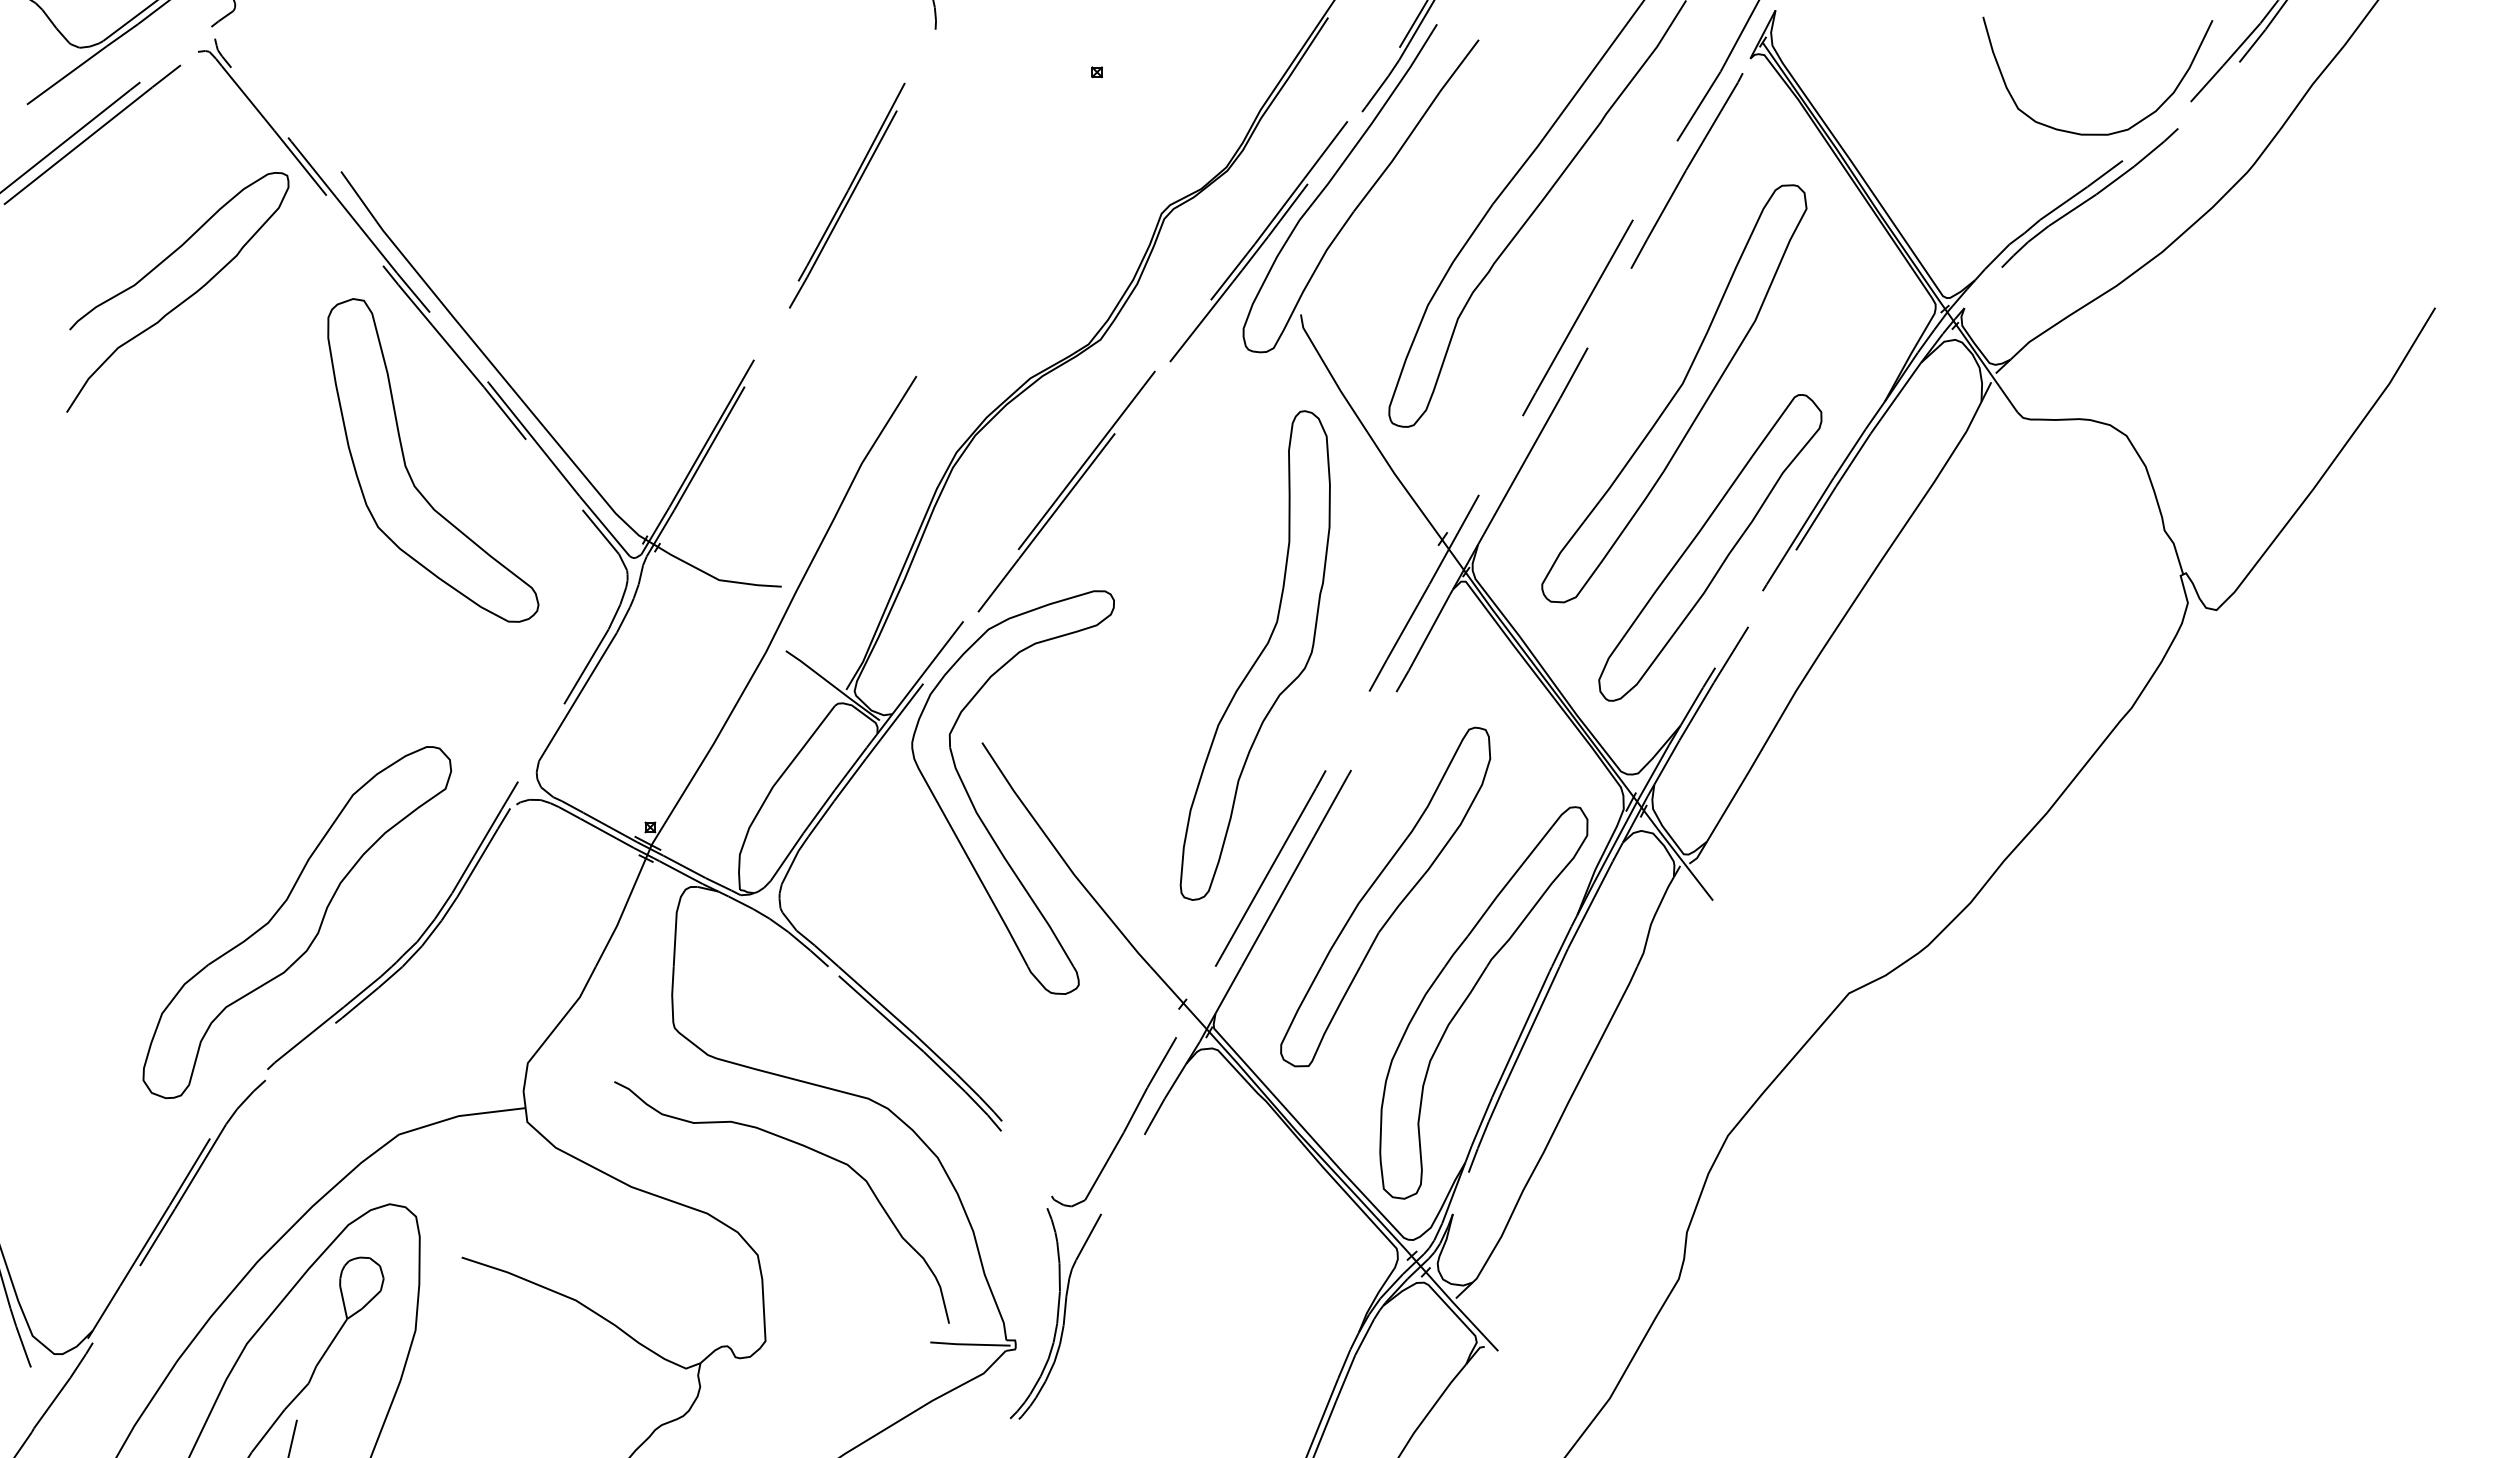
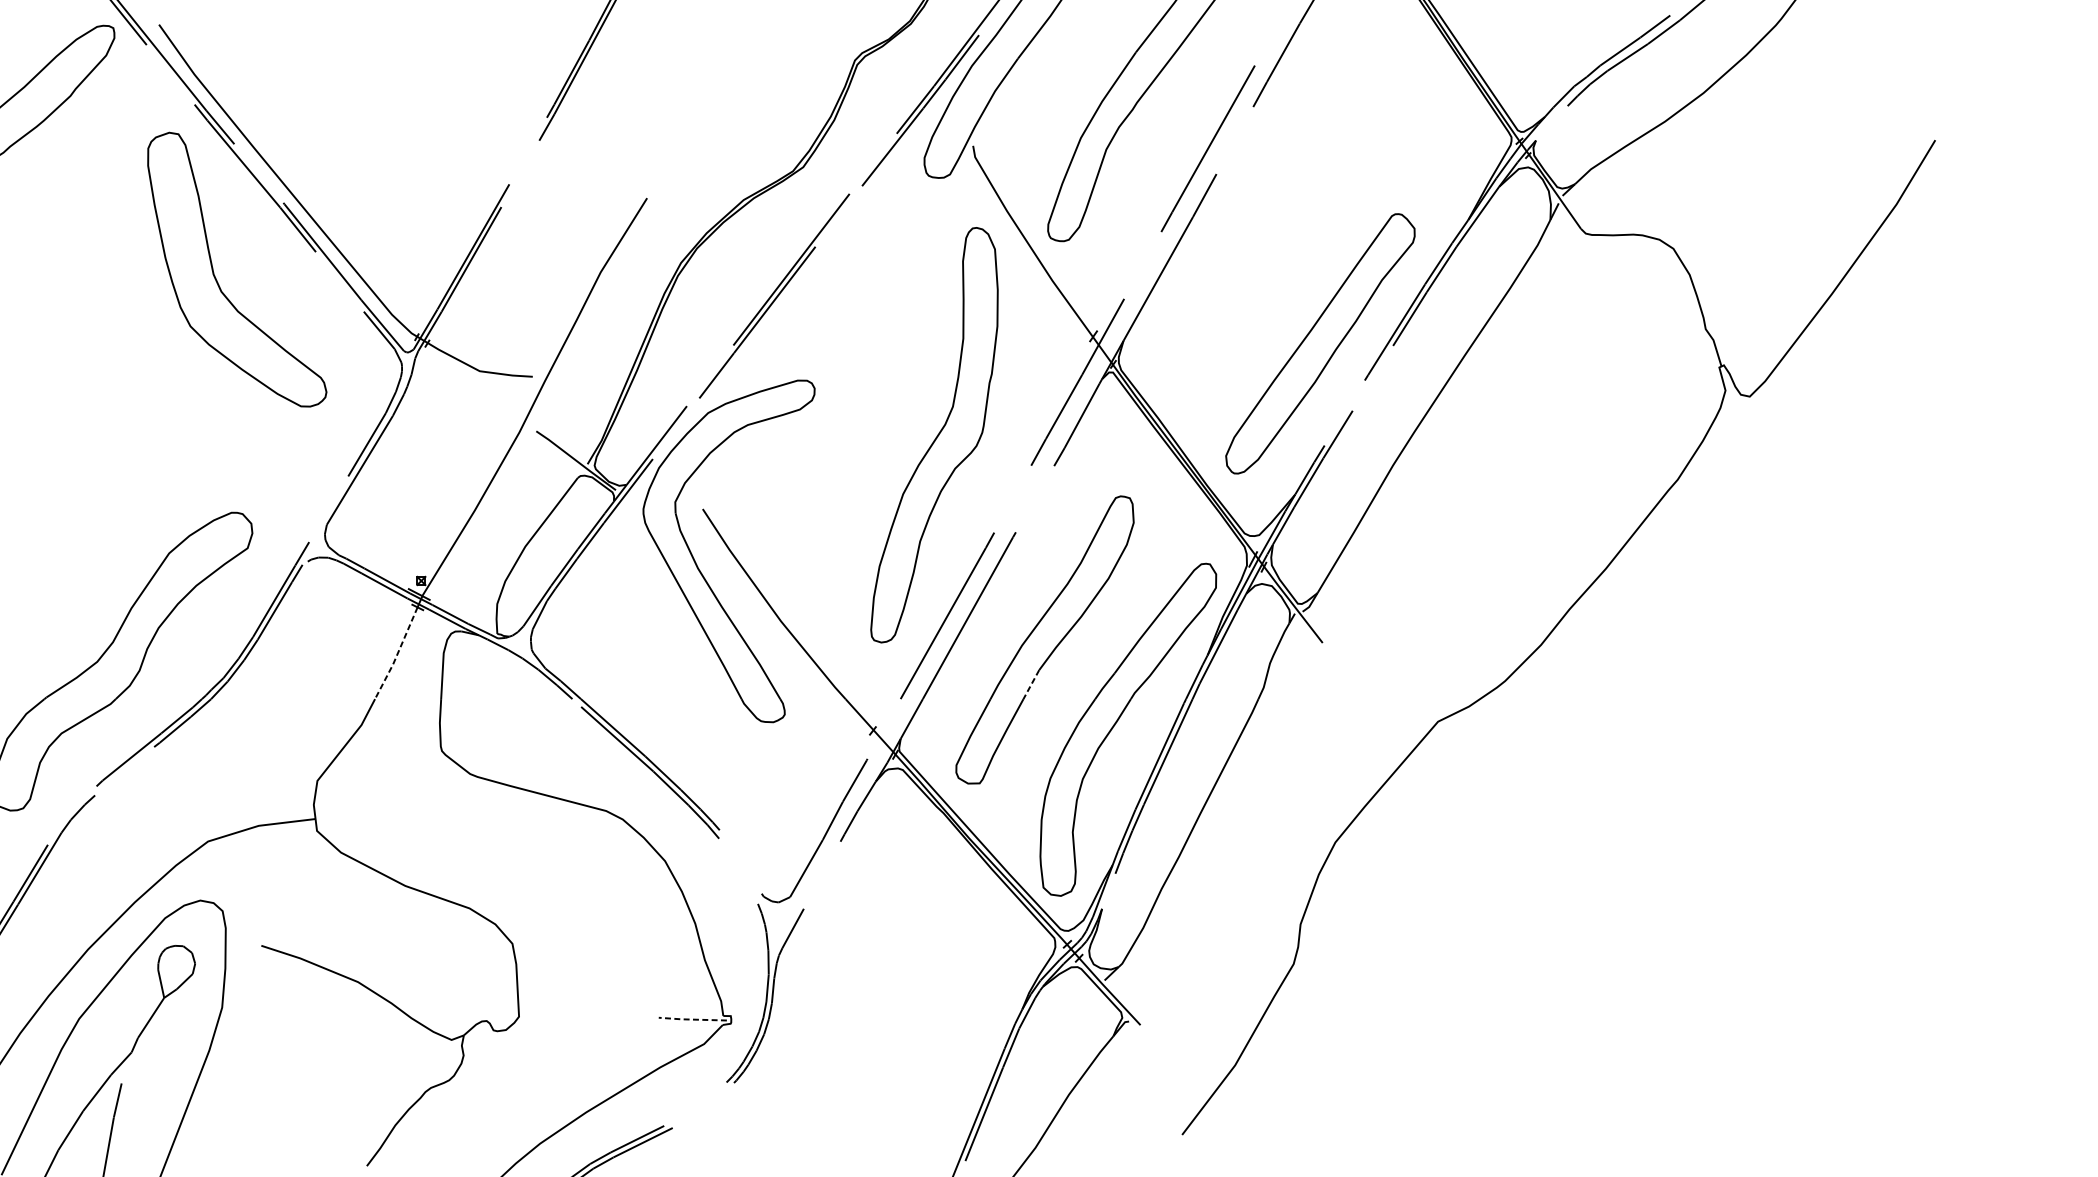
part: (1674, 393) -> (1290, 212), removed
line: (622, 914) -> (397, 654), solid -> dashed
line: (1369, 950) -> (1031, 685), solid -> dashed
curve: (799, 1145) -> (547, 850), removed
line: (969, 1344) -> (692, 1019), solid -> dashed

